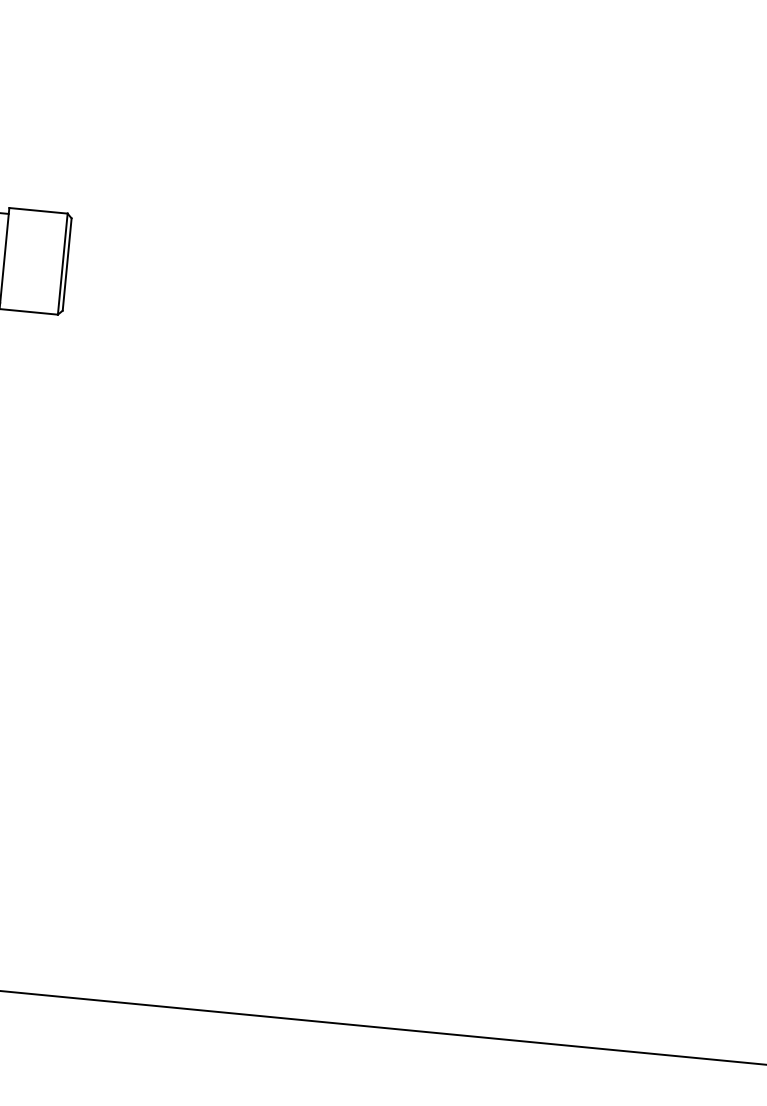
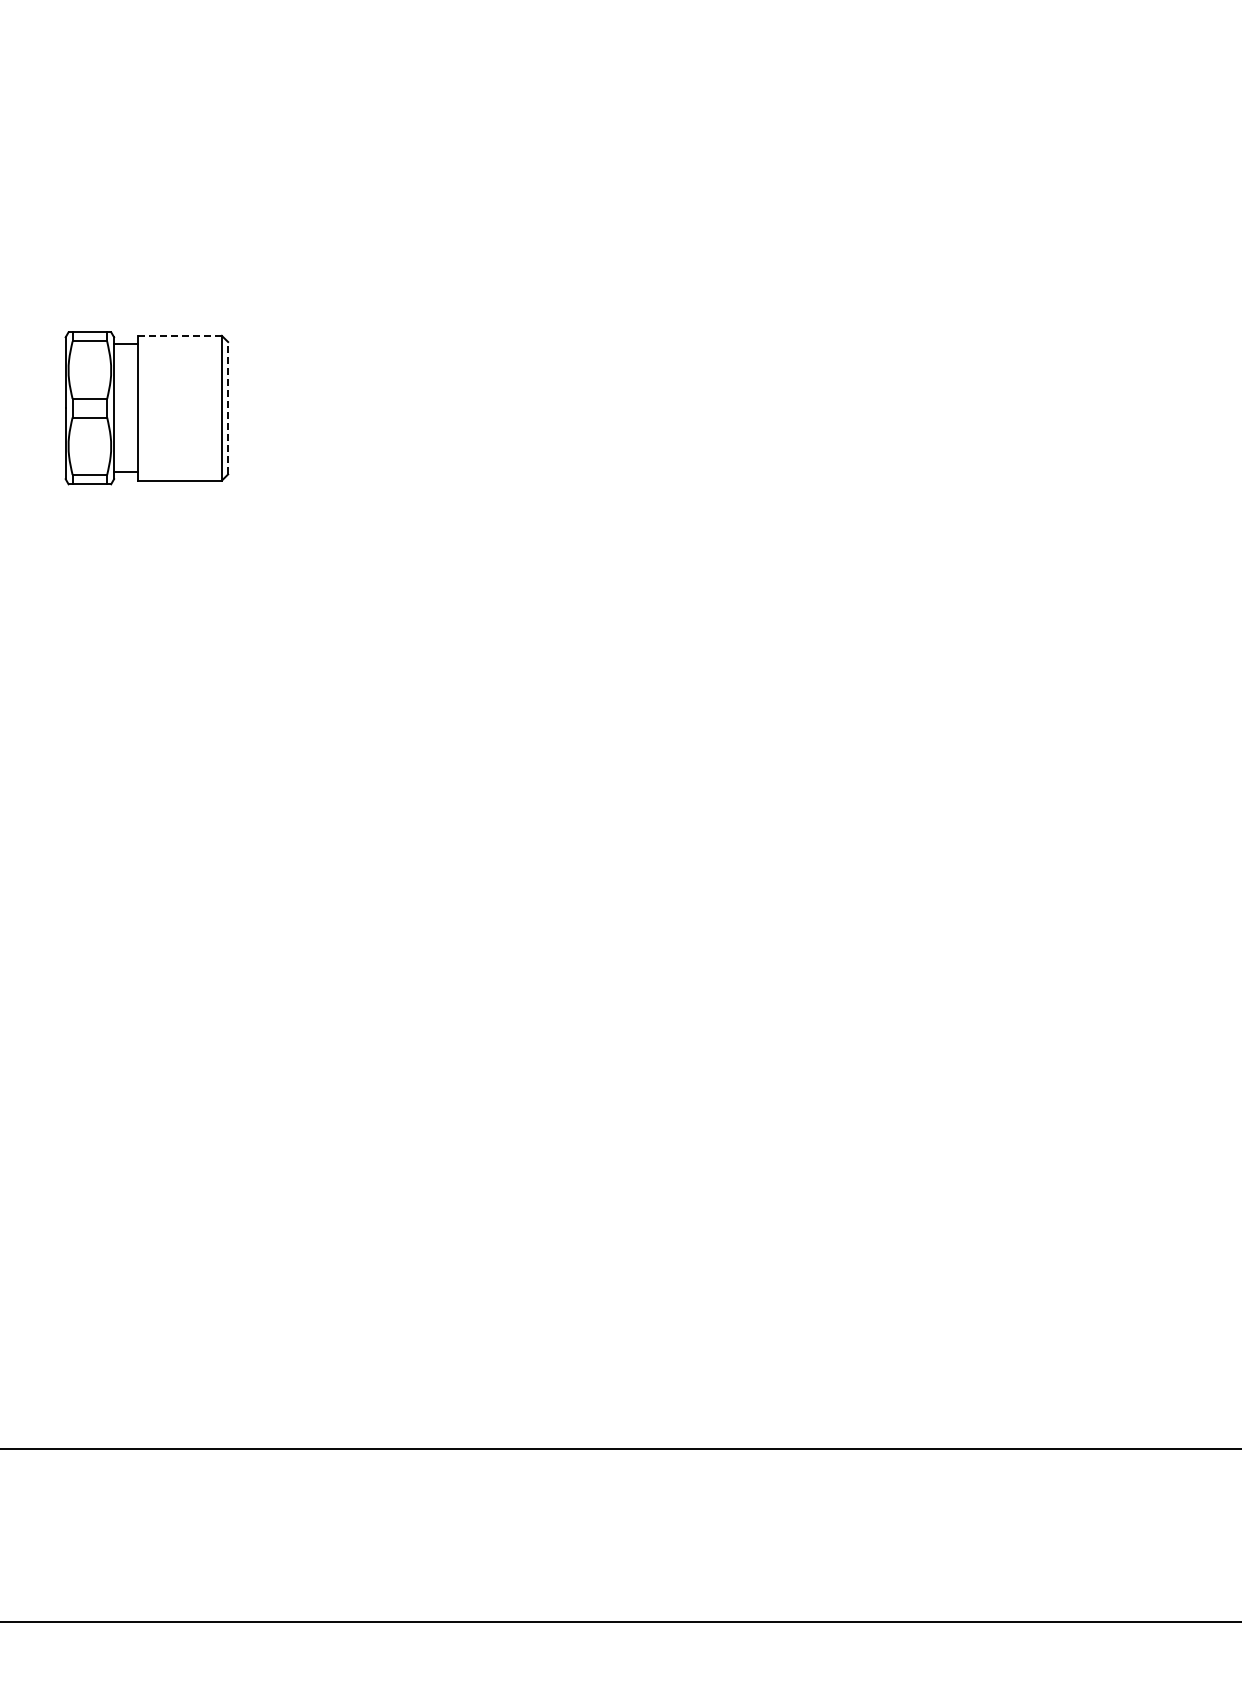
line: (38, 210) -> (180, 335), solid -> dashed
line: (67, 264) -> (228, 407), solid -> dashed

